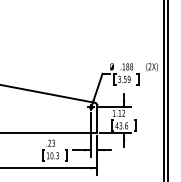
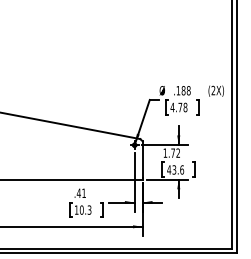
text: (123, 79) -> (178, 107), 3.59 -> 4.78
text: (119, 112) -> (172, 152), 1.12 -> 1.72
text: (50, 143) -> (80, 193), .23 -> .41

